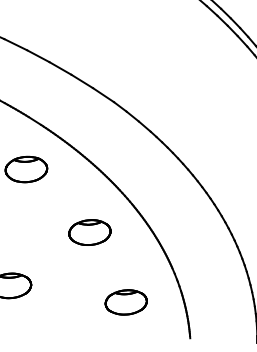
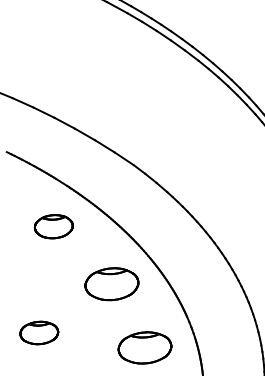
part: (89, 232) -> (111, 284), size x1.4
part: (125, 302) -> (144, 348), size x1.4

